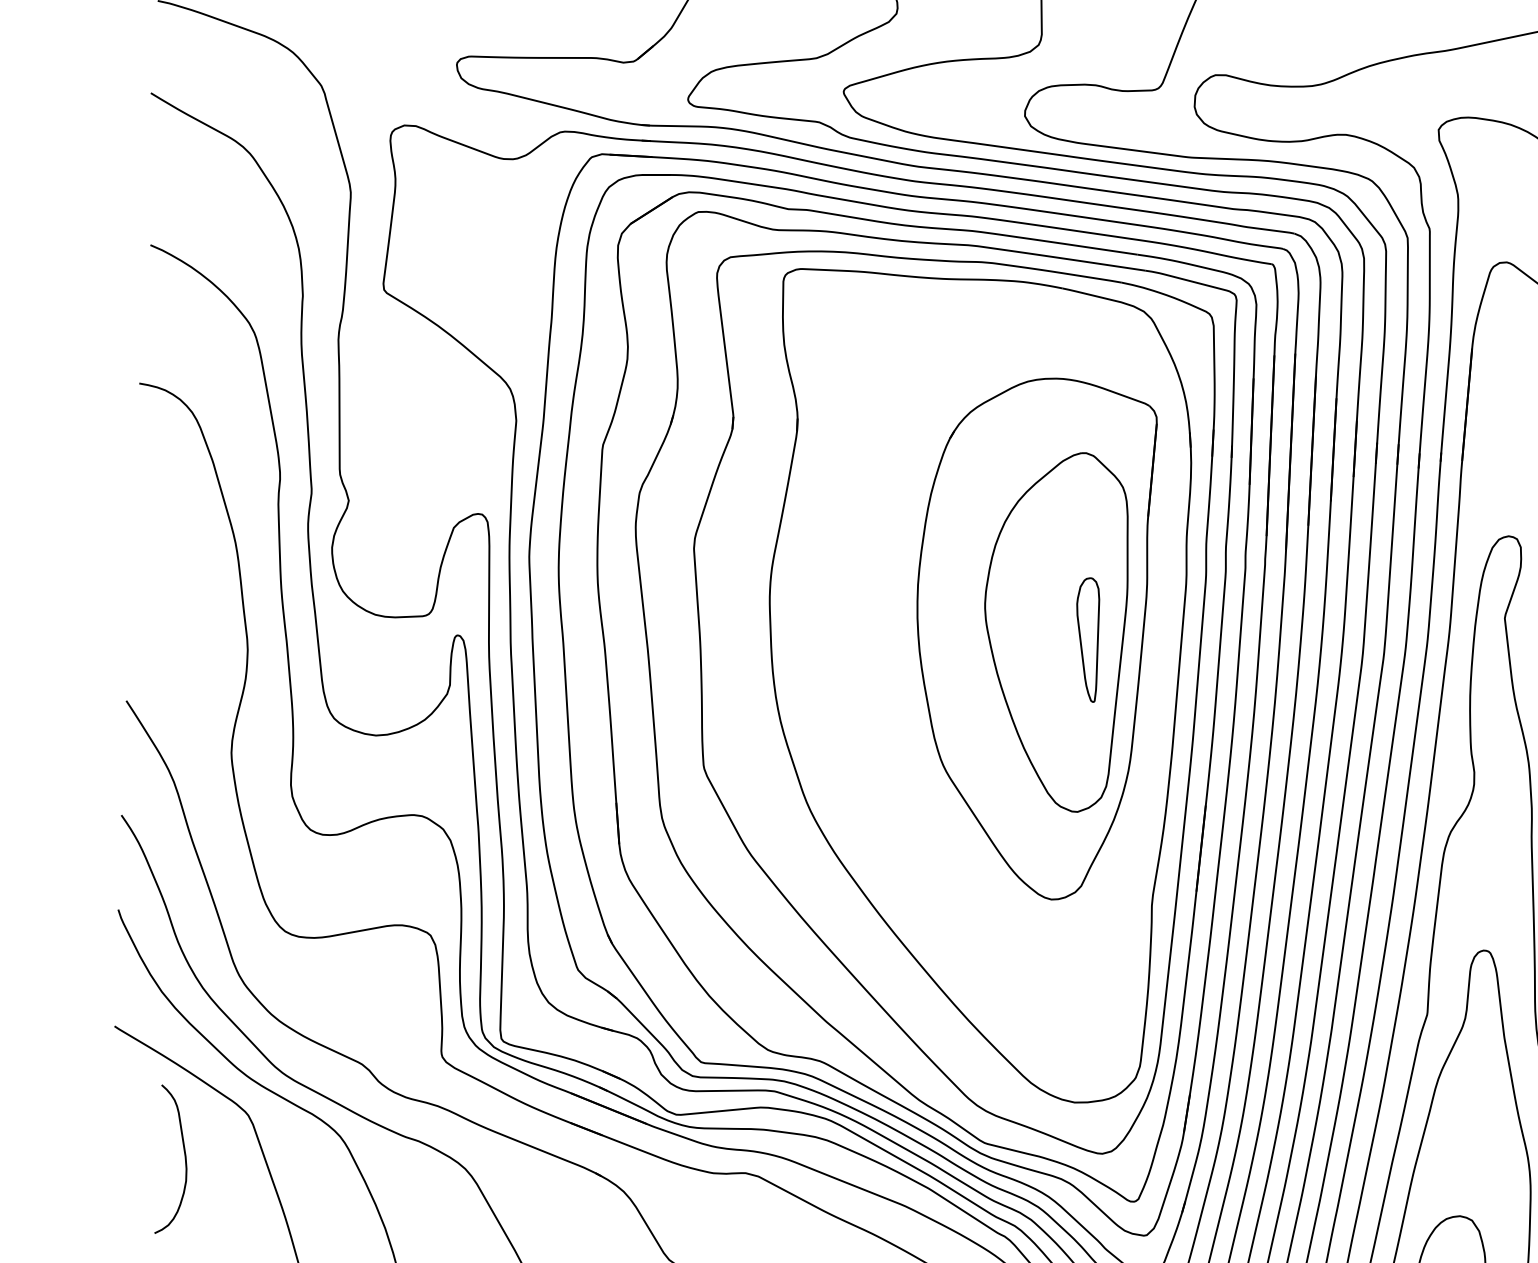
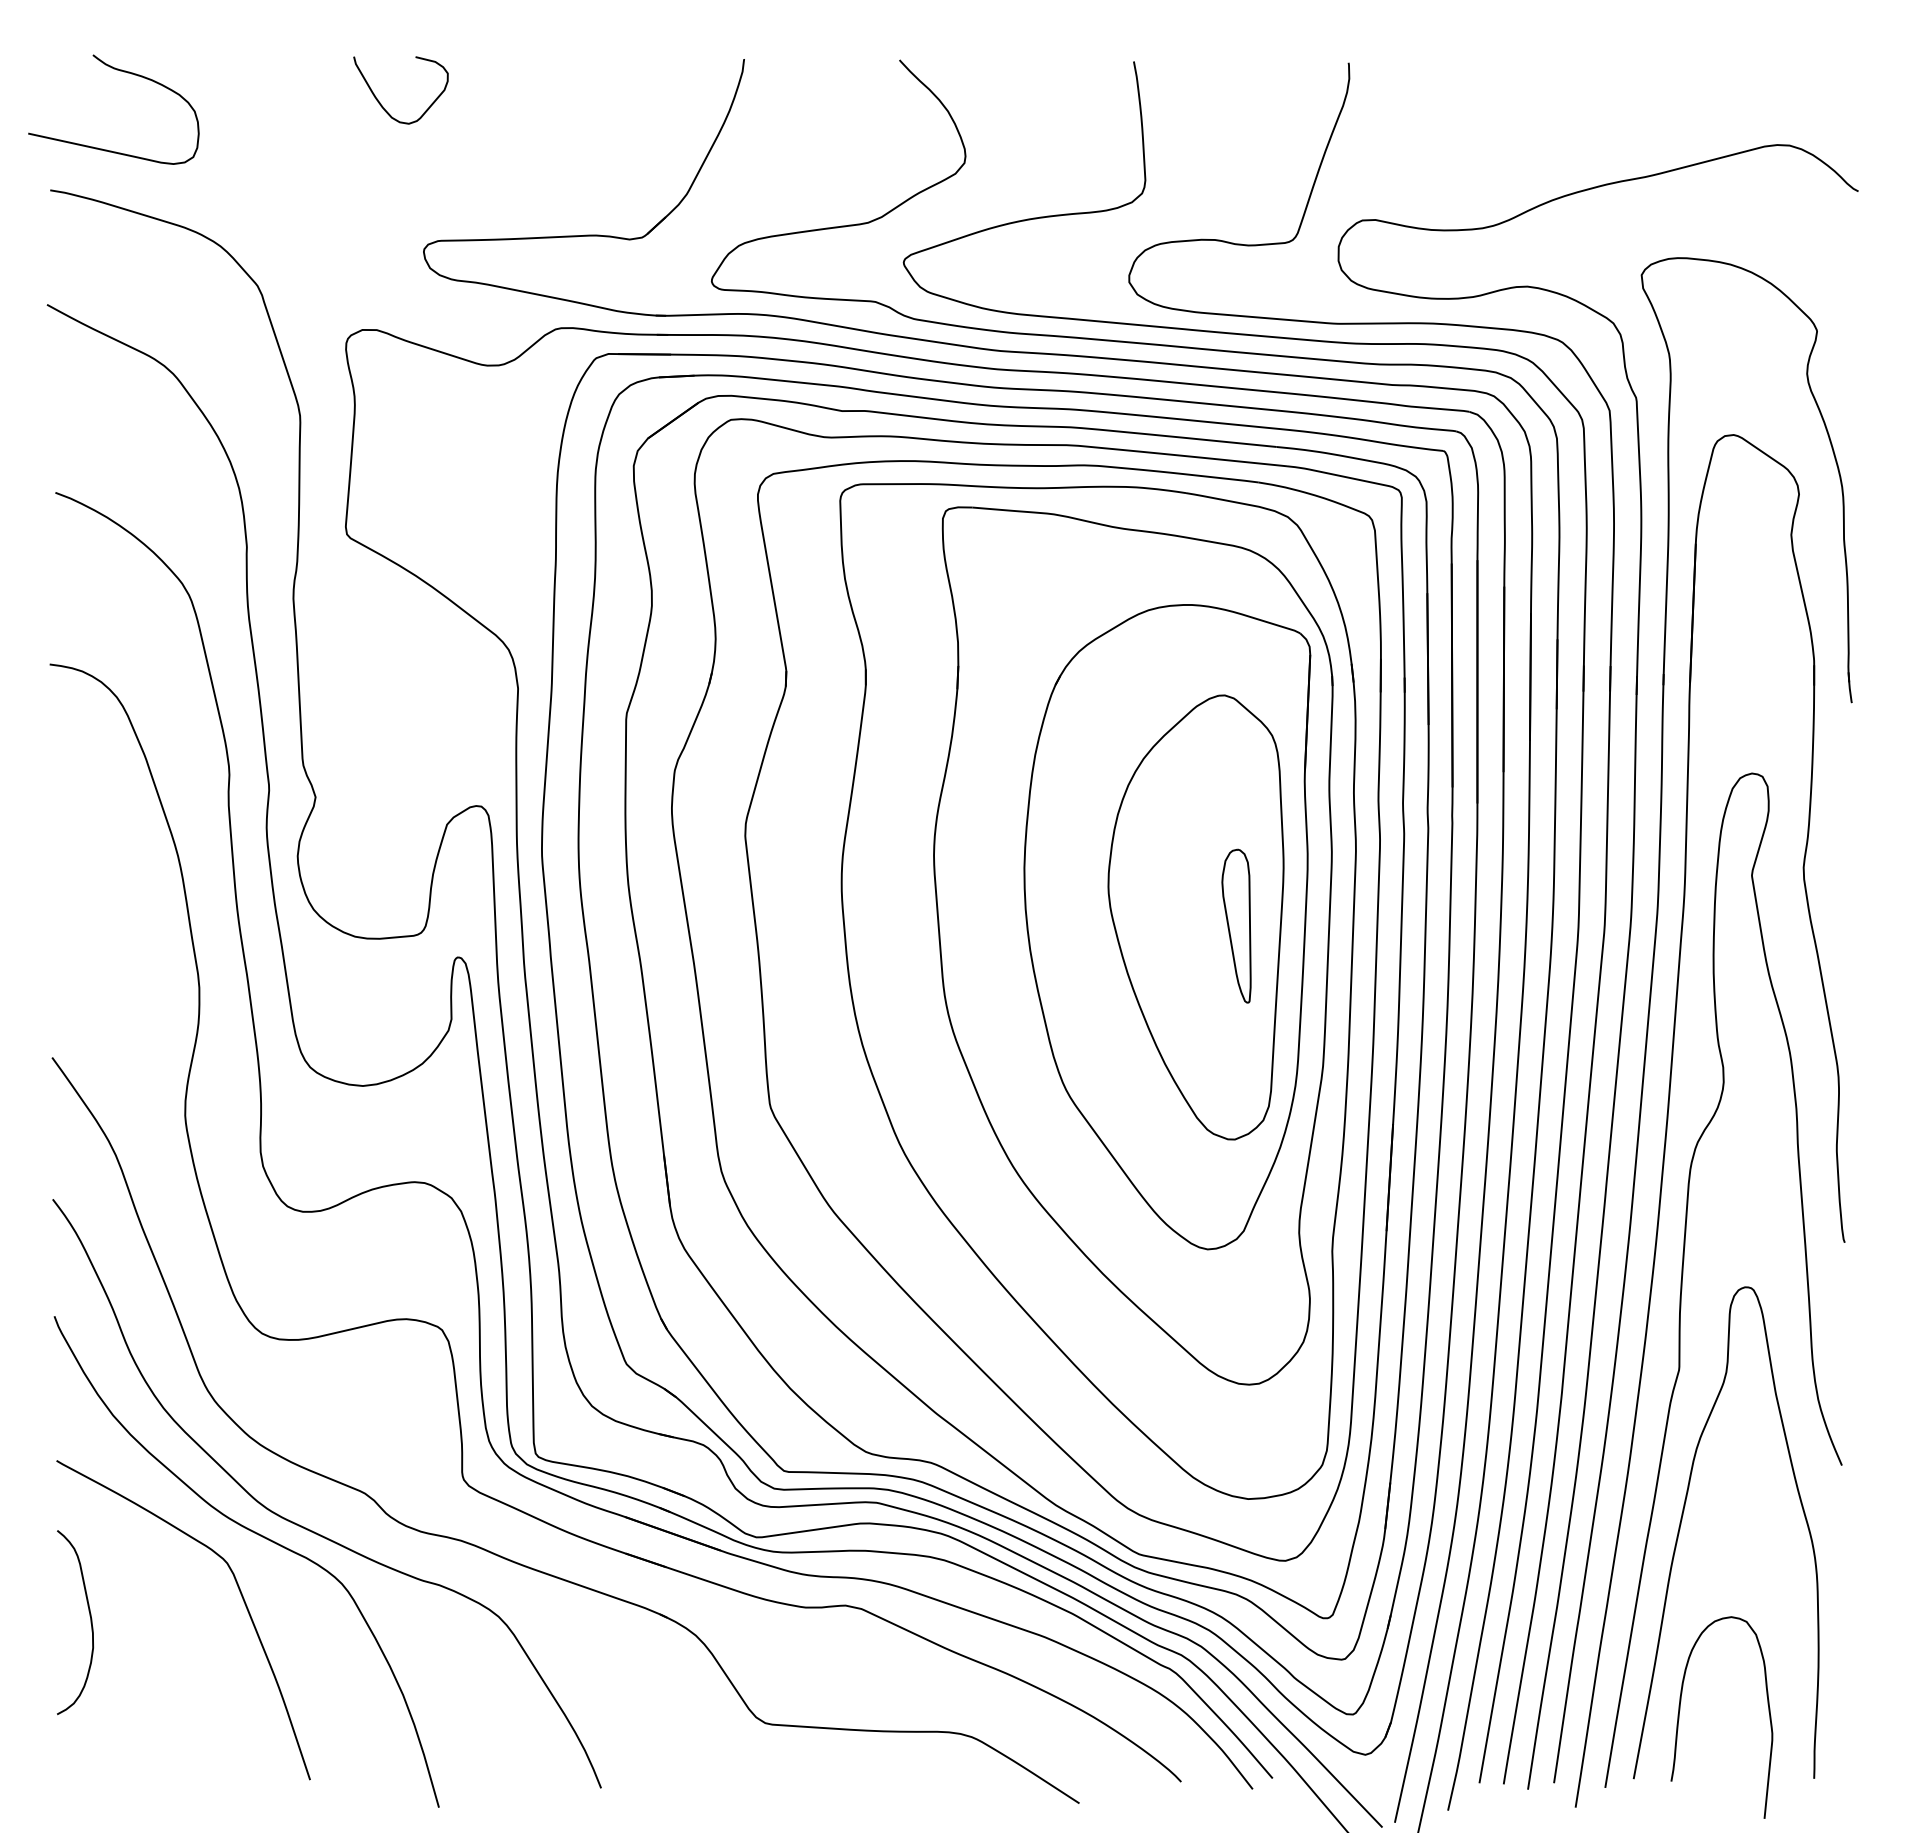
part: (1003, 651) -> (1133, 945), added
curve: (184, 1160) -> (90, 1622), moved

